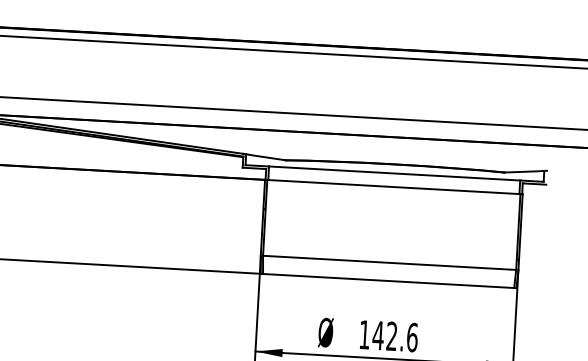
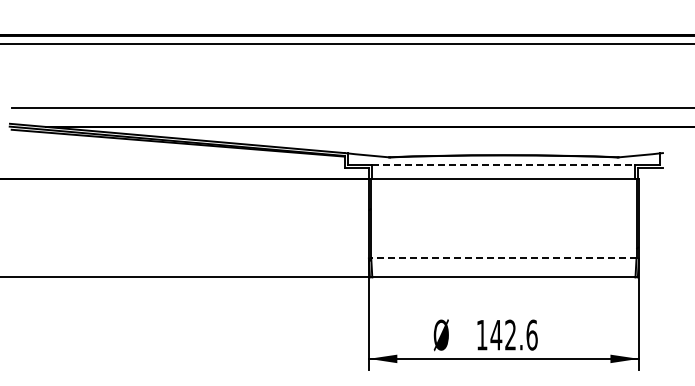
line: (394, 173) -> (503, 164), solid -> dashed
line: (389, 262) -> (503, 258), solid -> dashed

